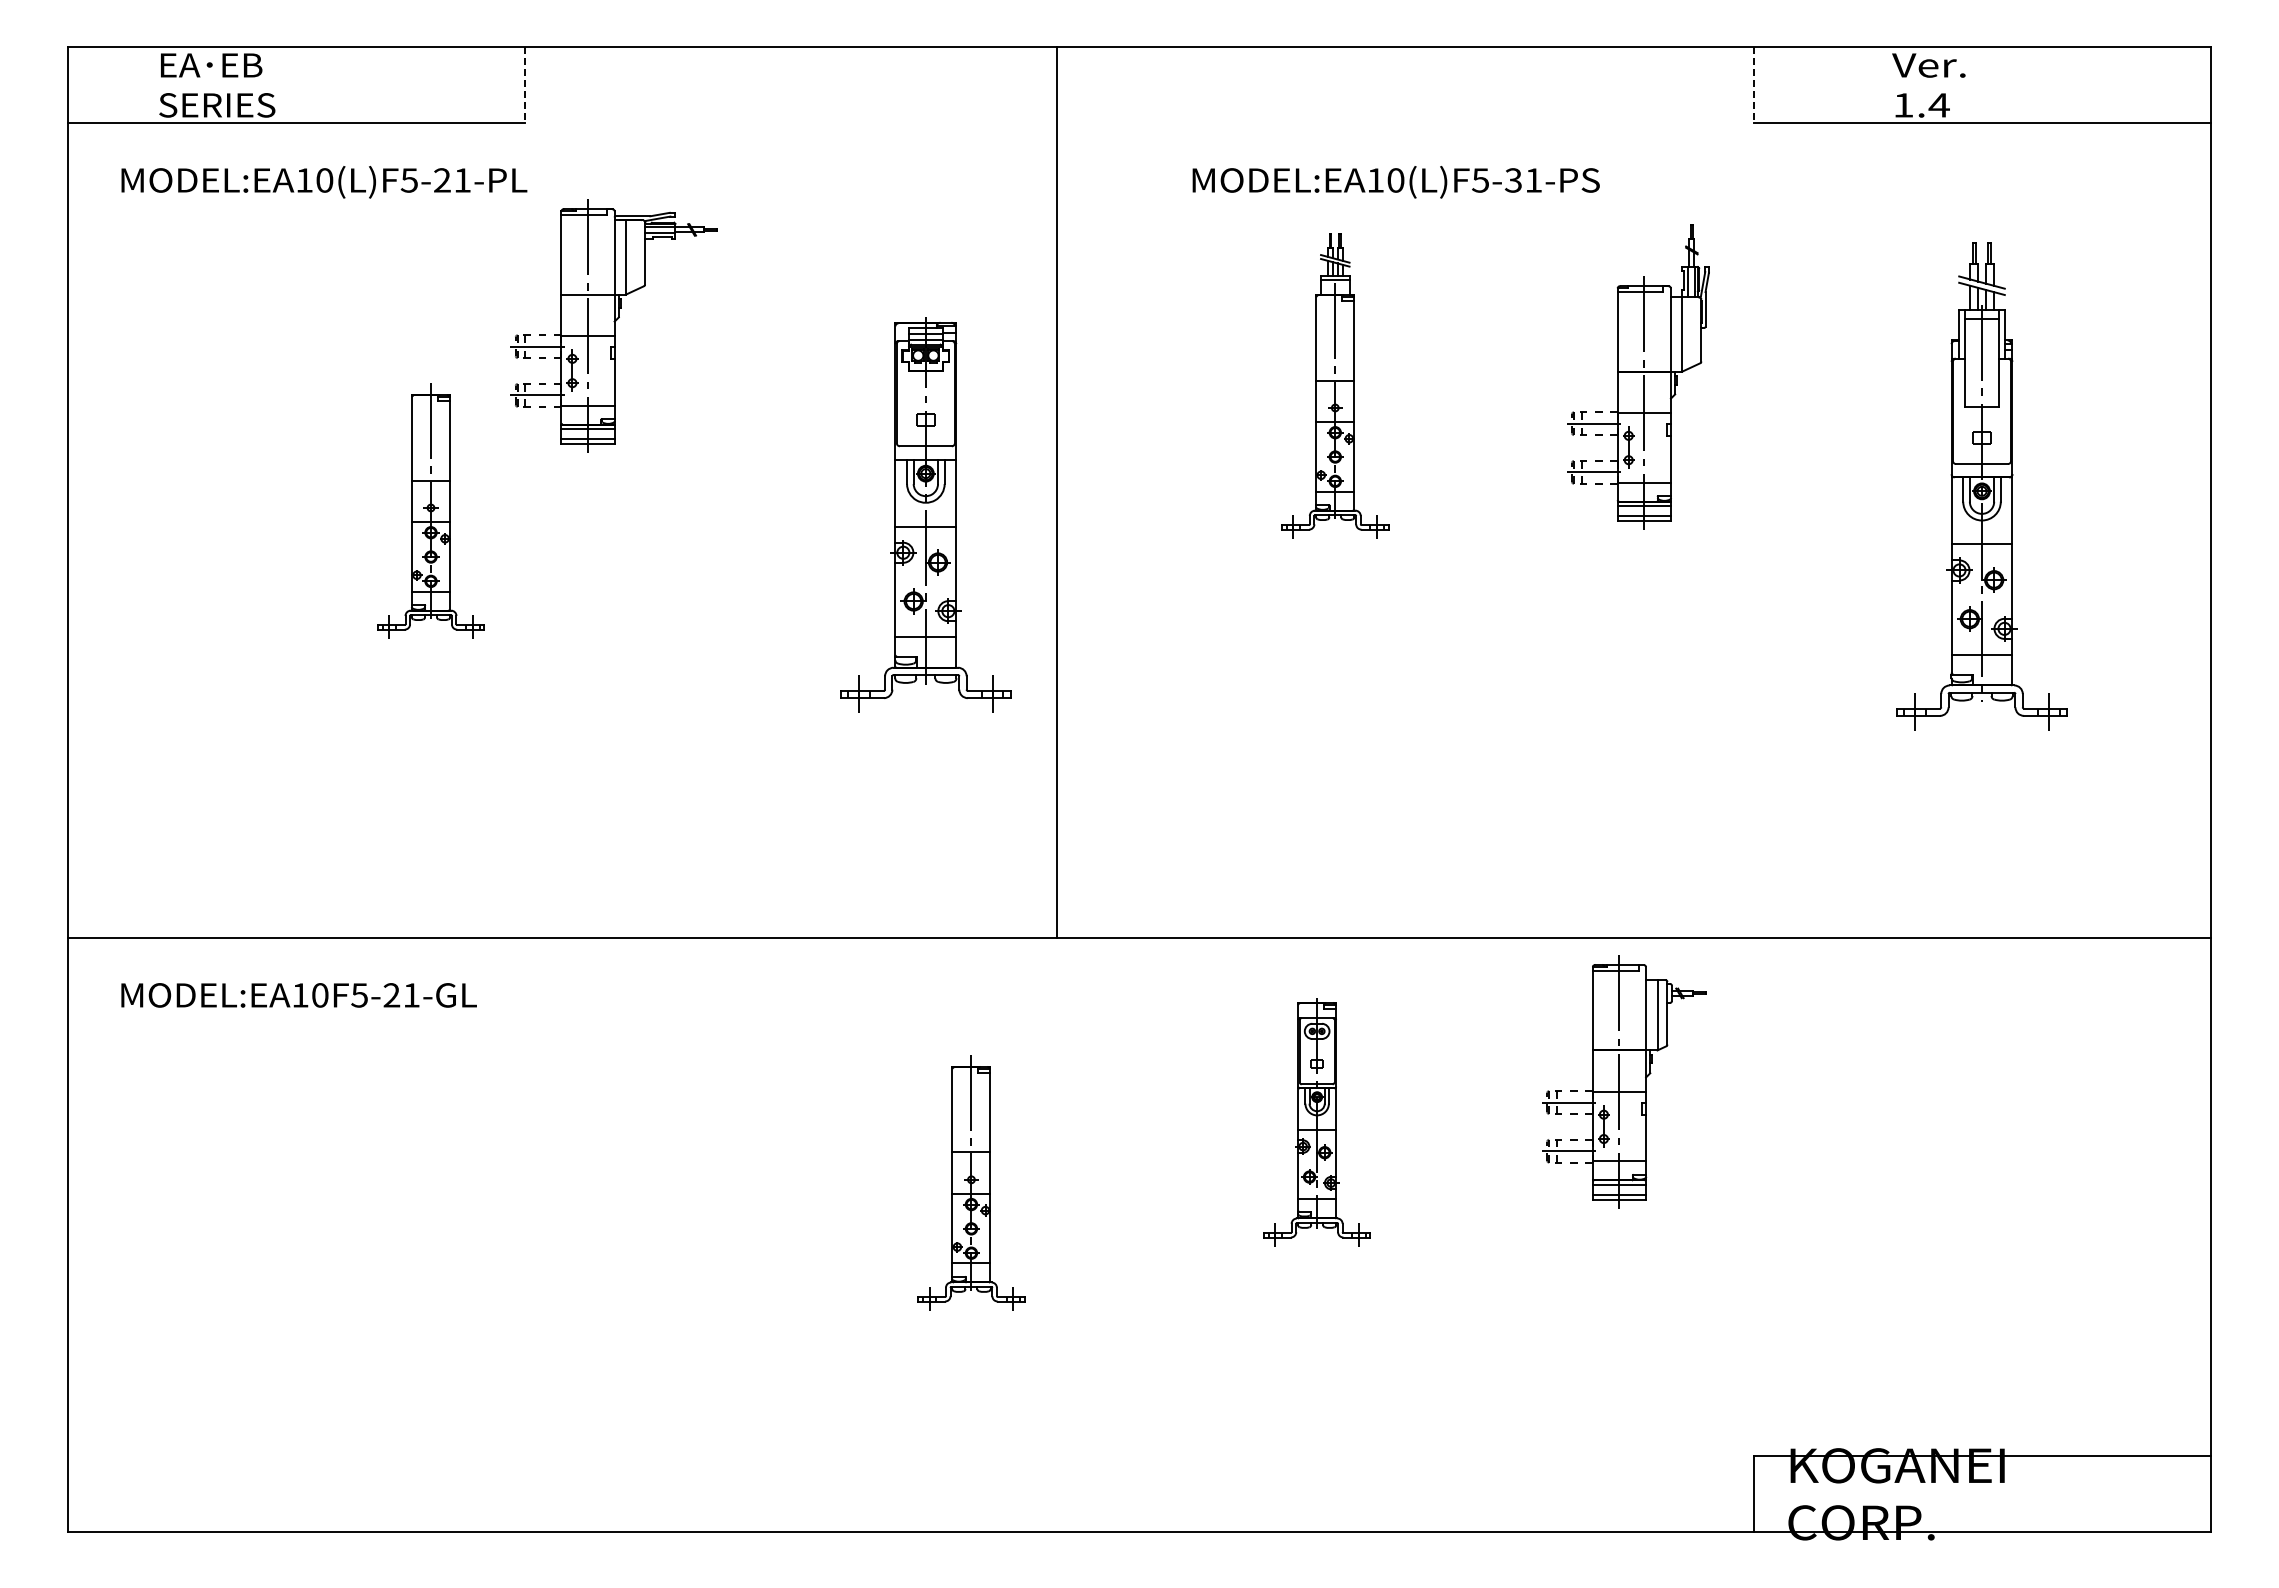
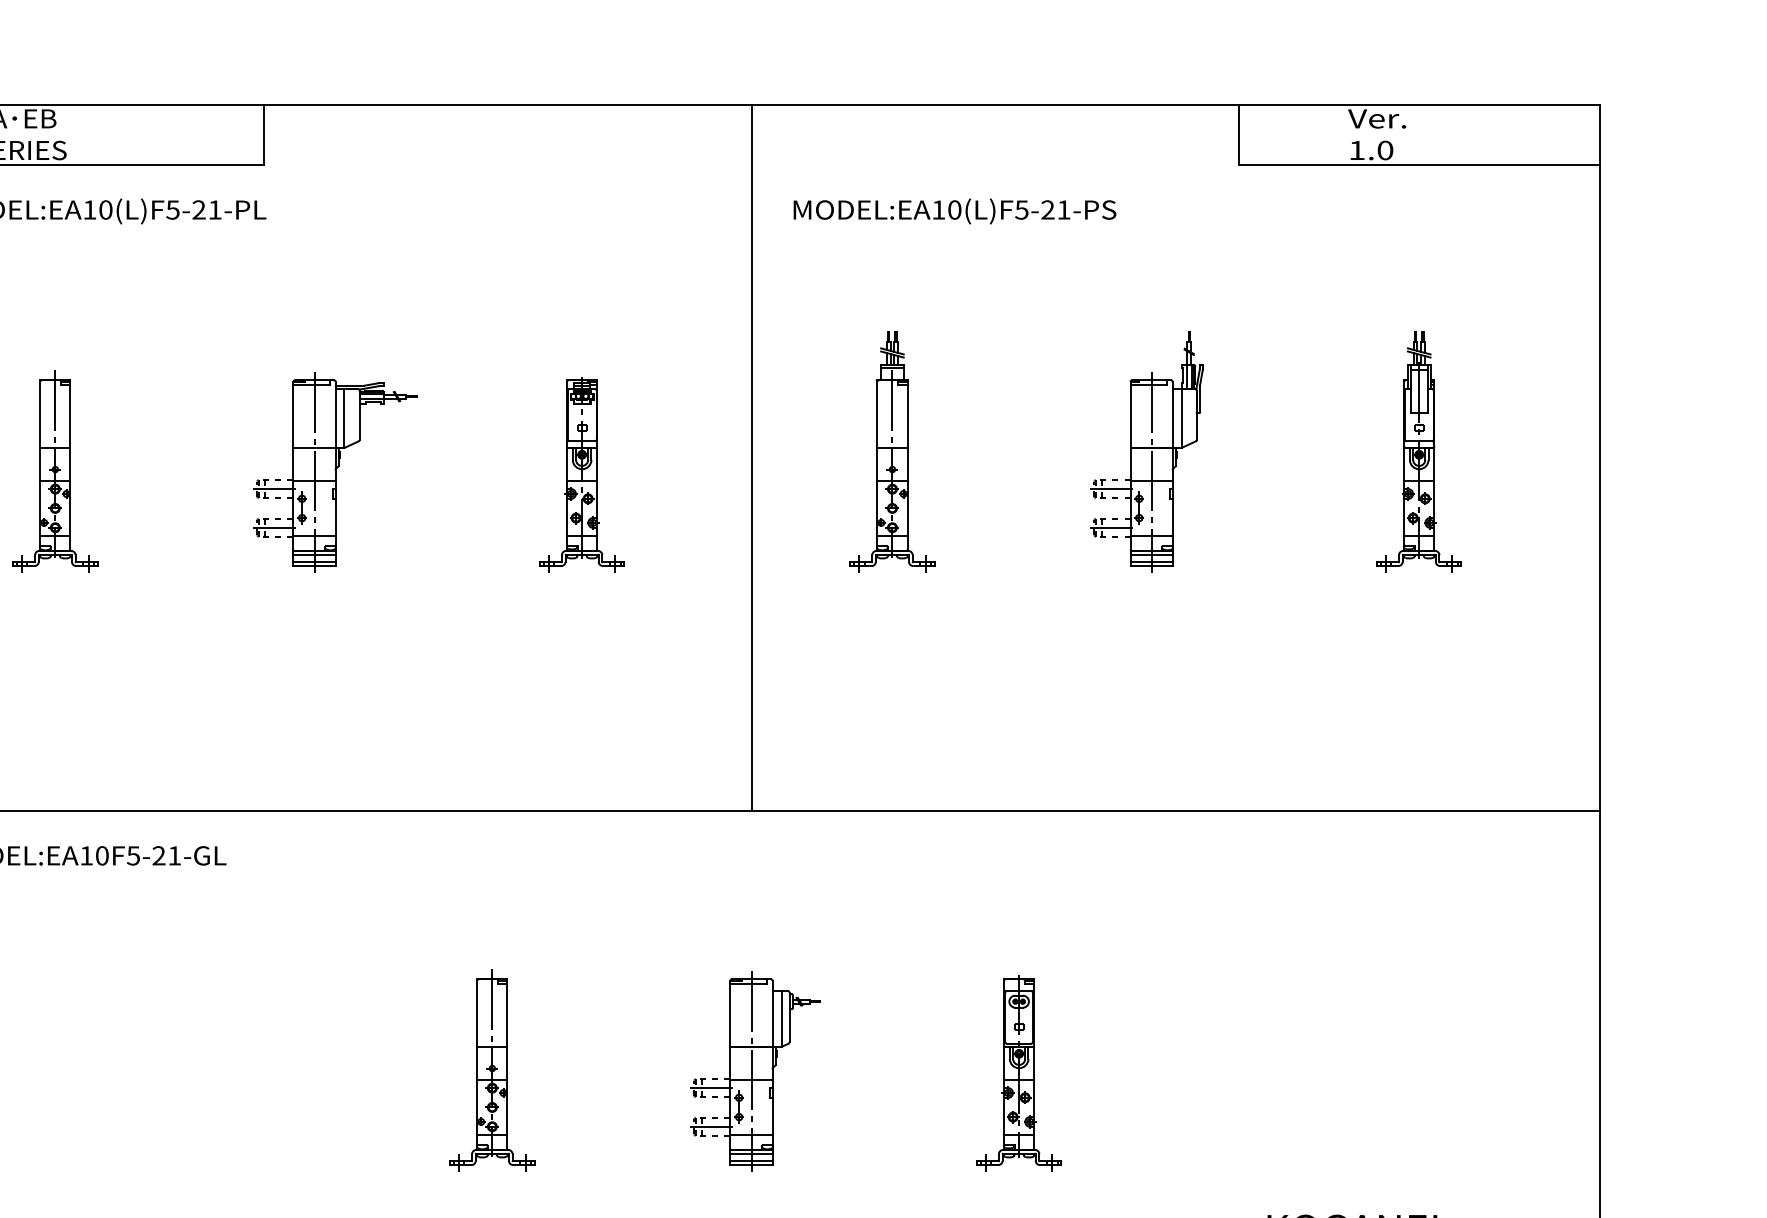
line: (524, 85) -> (264, 134), dashed -> solid
line: (1754, 85) -> (1238, 134), dashed -> solid
text: (1938, 105) -> (1384, 150), 1.4 -> 1.0
text: (1512, 180) -> (1047, 210), MODEL:EA10(L)F5-31-PS -> MODEL:EA10(L)F5-21-PS
part: (613, 325) -> (334, 472), moved
part: (1638, 376) -> (1147, 451), moved
part: (1335, 385) -> (892, 451), moved
part: (1981, 485) -> (1418, 451), size x0.62
line: (1057, 492) -> (751, 457), moved
part: (430, 510) -> (54, 471), moved
part: (925, 515) -> (581, 475), size x0.62
part: (1624, 1081) -> (755, 1071), moved
part: (1316, 1122) -> (1018, 1073), moved
part: (971, 1182) -> (492, 1070), moved

